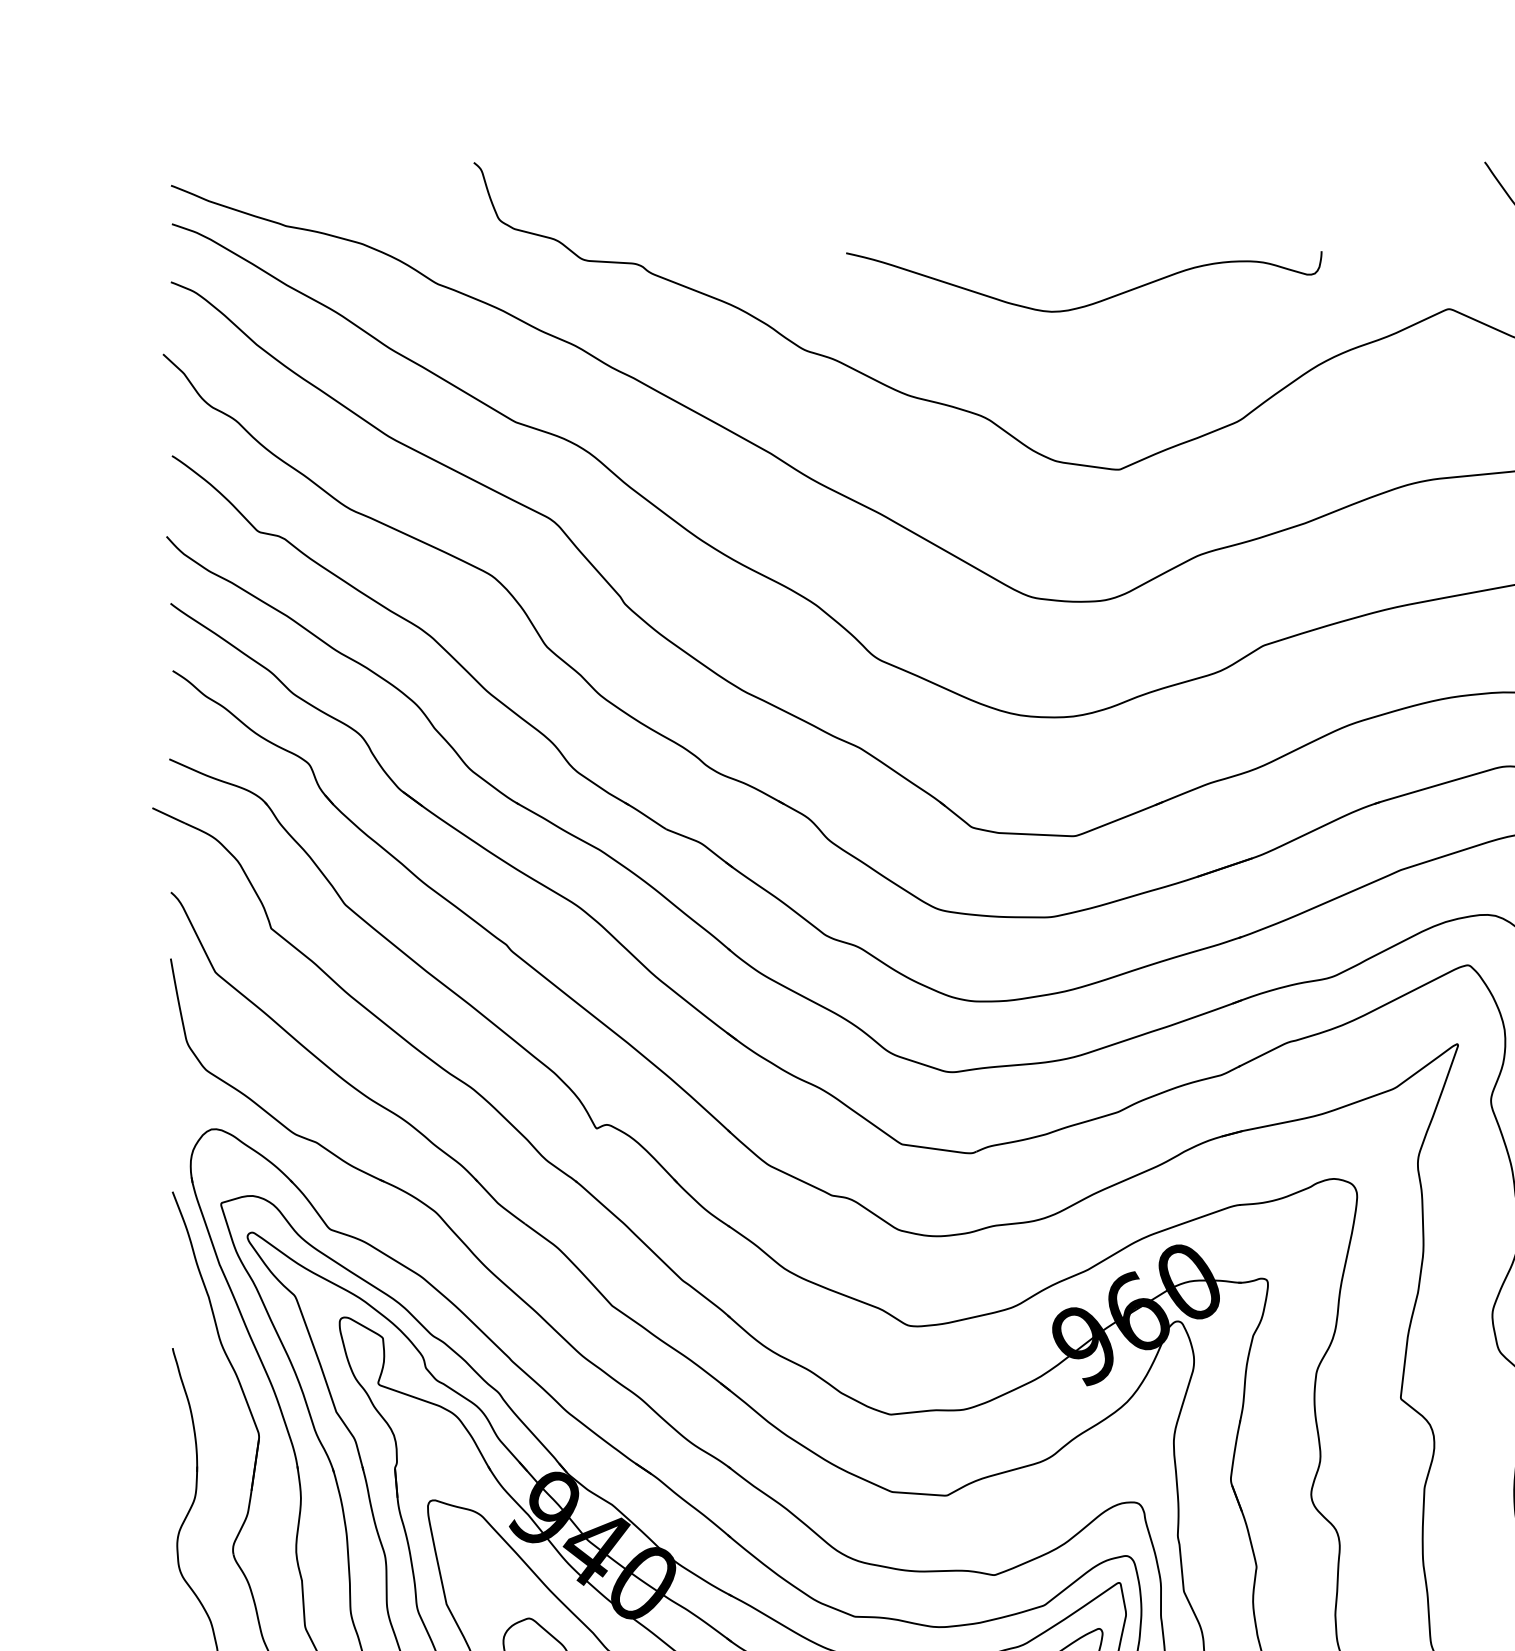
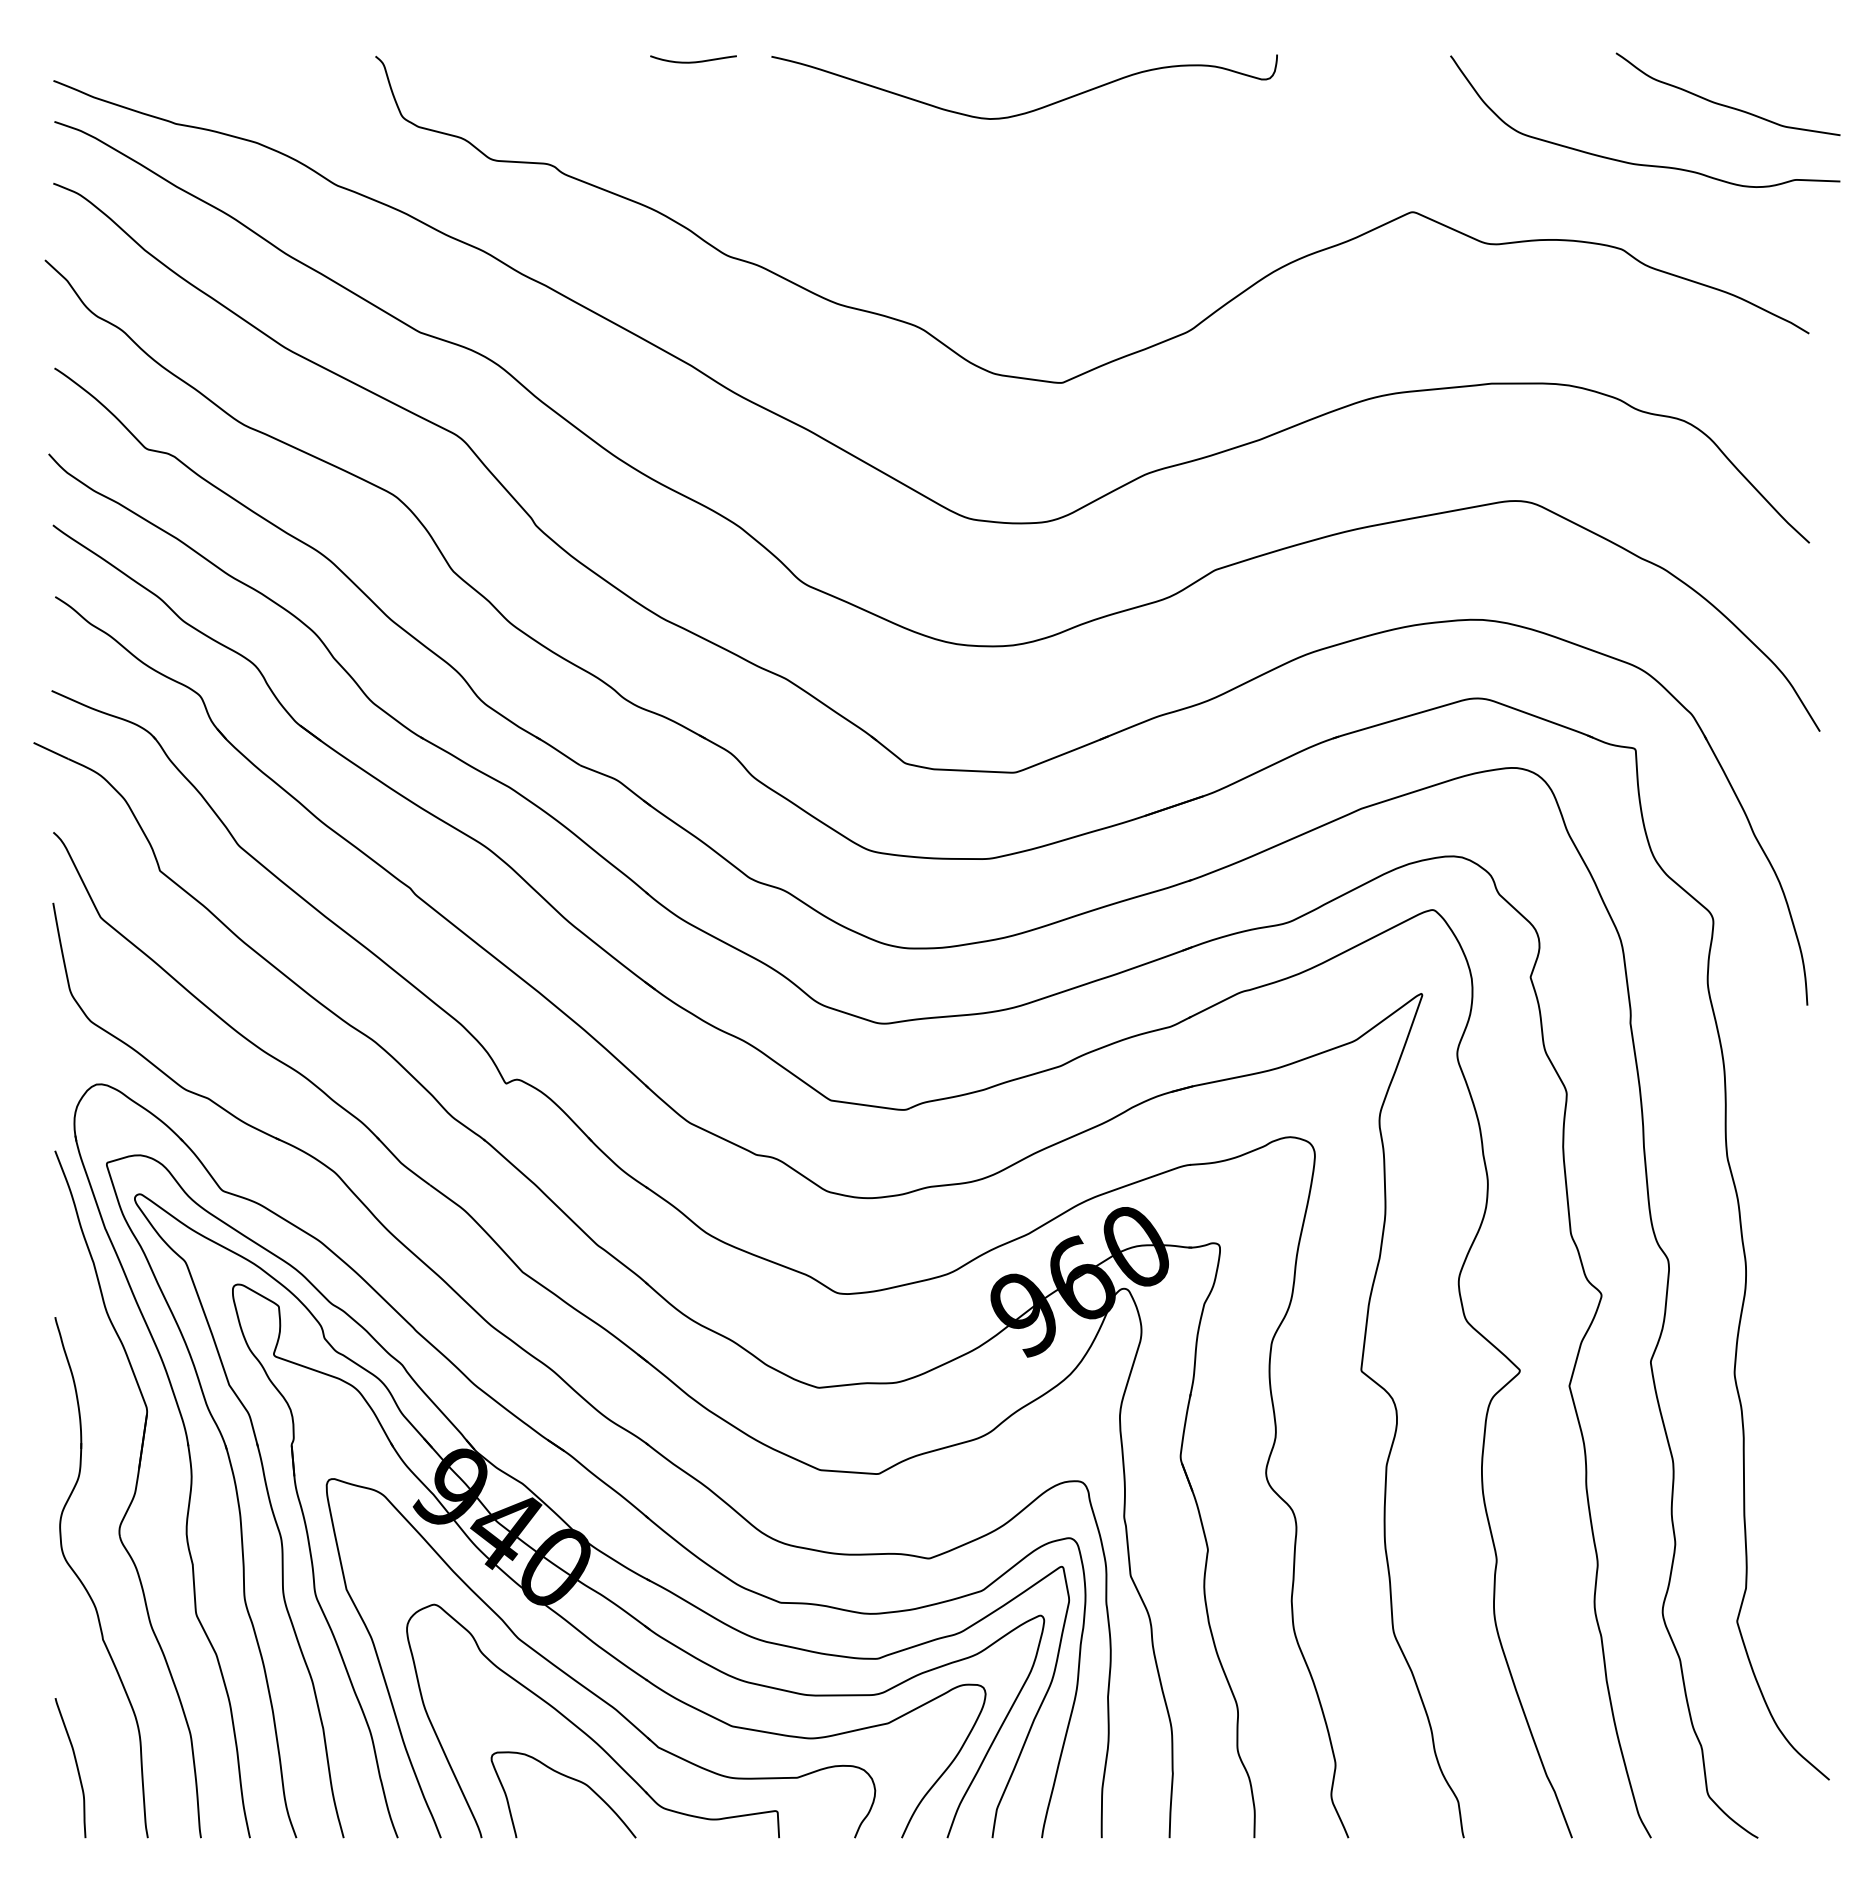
curve: (772, 167) -> (693, 61), added
curve: (1092, 302) -> (1033, 109), moved

